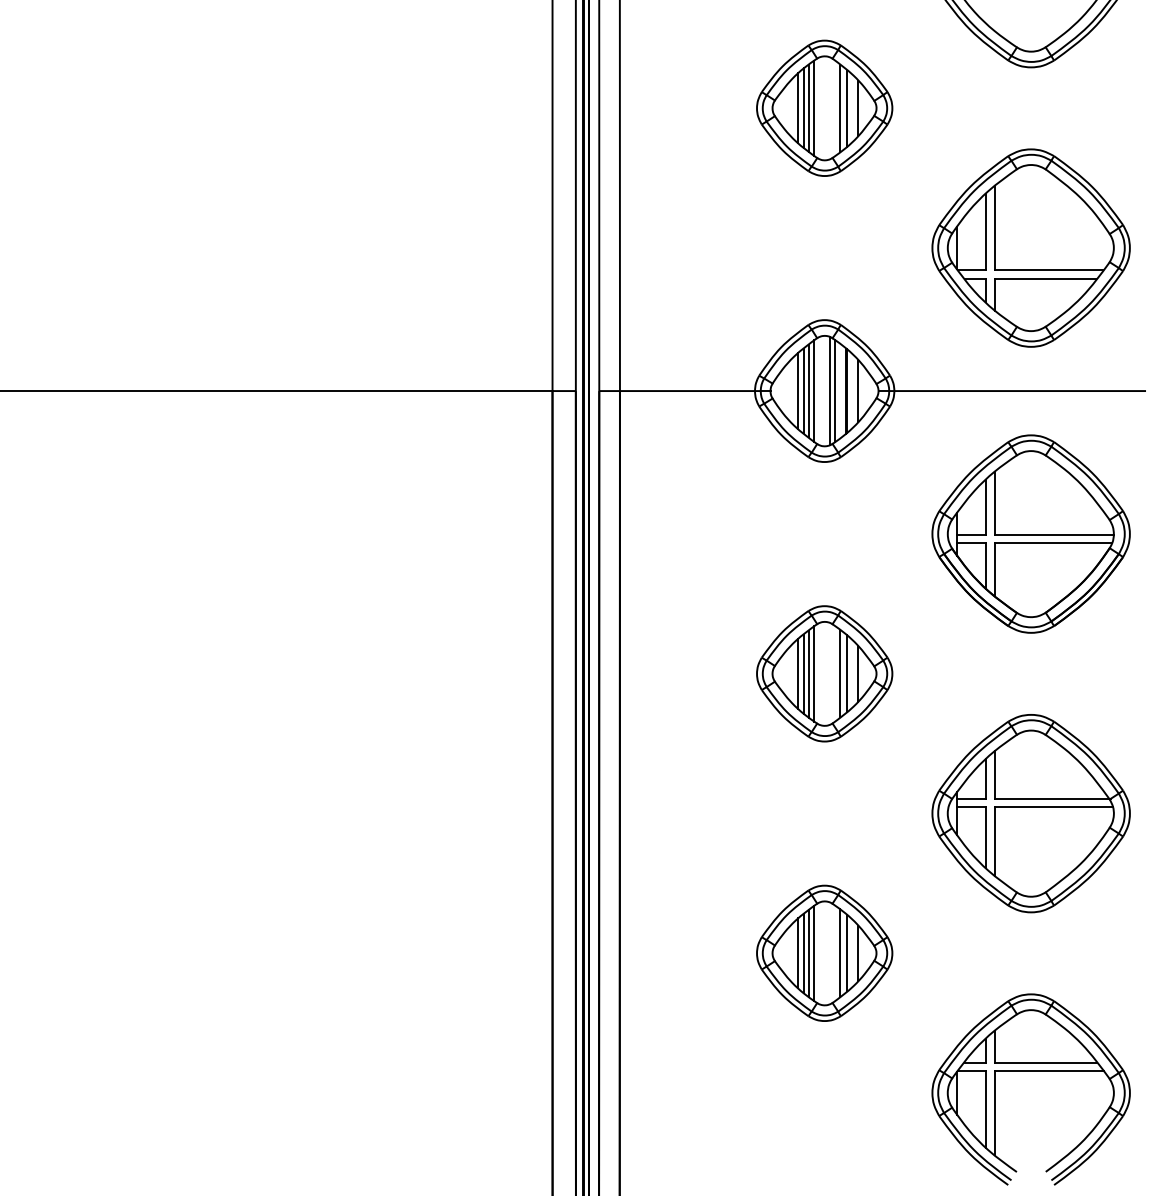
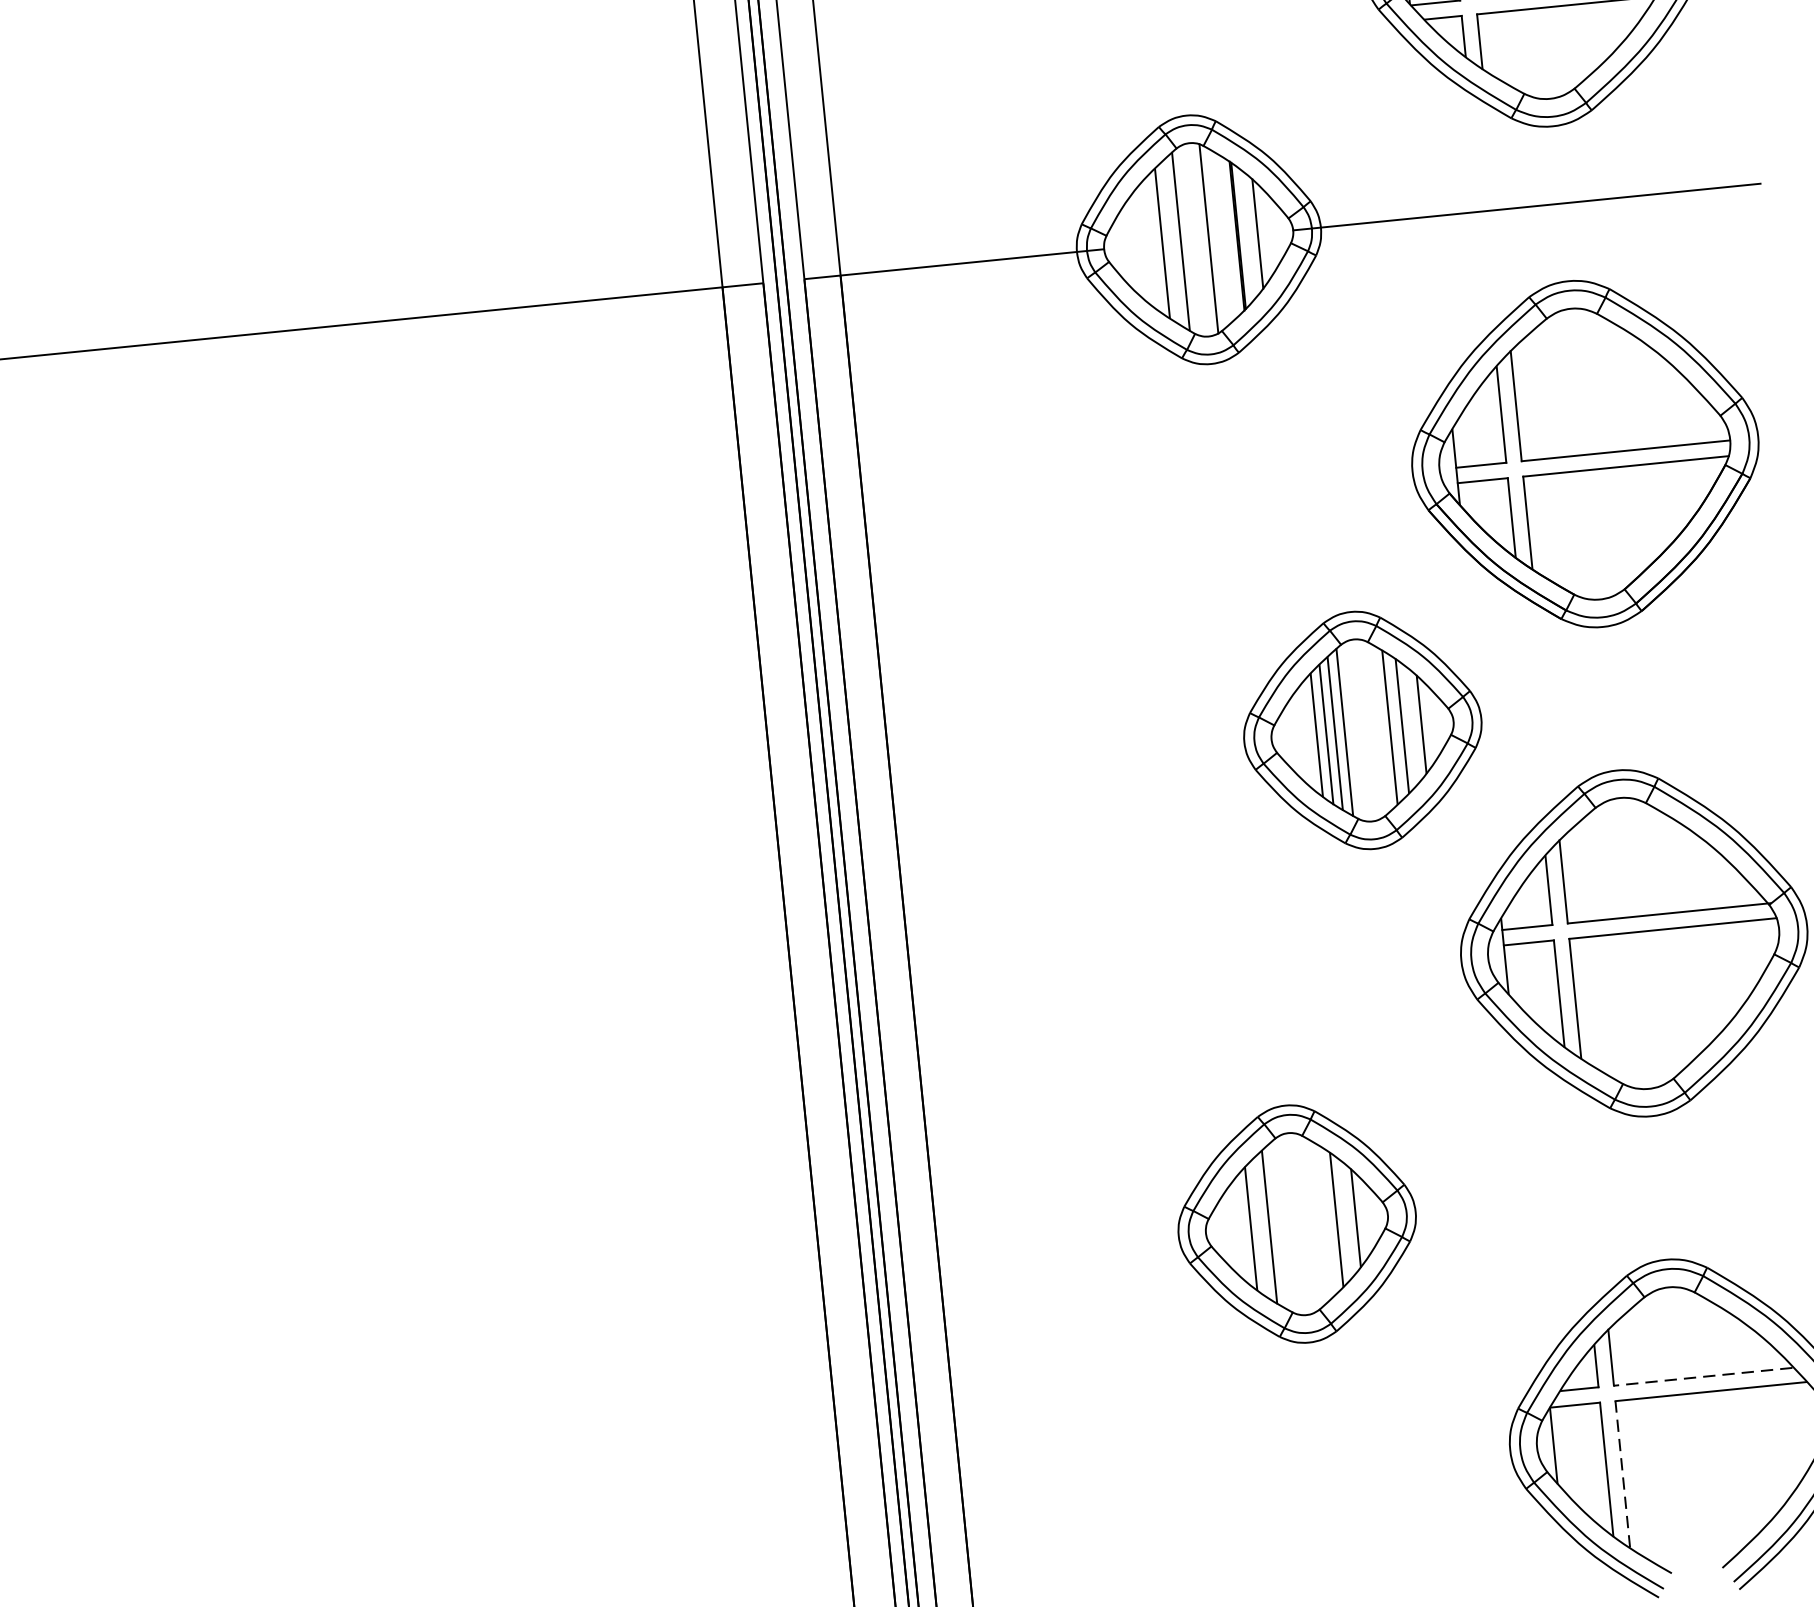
line: (808, 390) -> (1170, 241), removed
line: (835, 390) -> (1217, 236), removed
line: (798, 391) -> (1153, 245), removed
part: (824, 673) -> (1362, 729), moved
line: (840, 952) -> (1324, 1219), removed
line: (803, 953) -> (1260, 1228), removed
line: (814, 953) -> (1279, 1226), removed
line: (1045, 1062) -> (1702, 1376), solid -> dashed
line: (994, 1113) -> (1622, 1474), solid -> dashed

